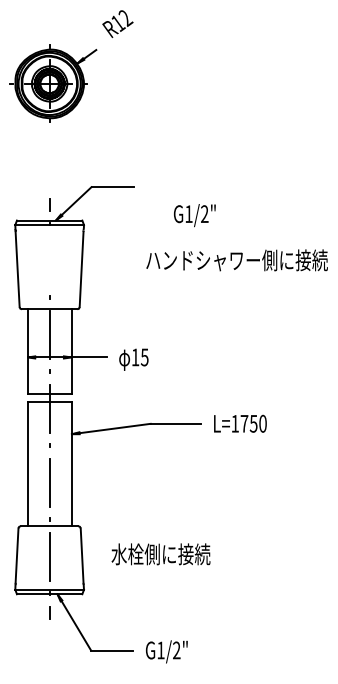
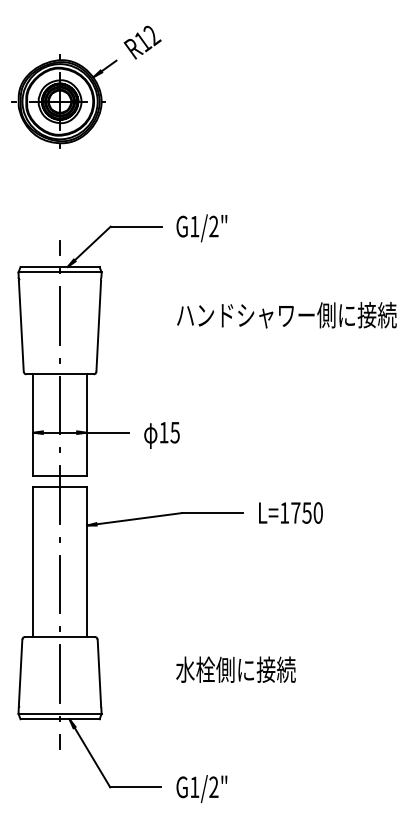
text: (117, 23) -> (142, 41), moved
text: (194, 215) -> (201, 228), moved
line: (49, 260) -> (59, 315), added
text: (160, 554) -> (235, 669), moved

